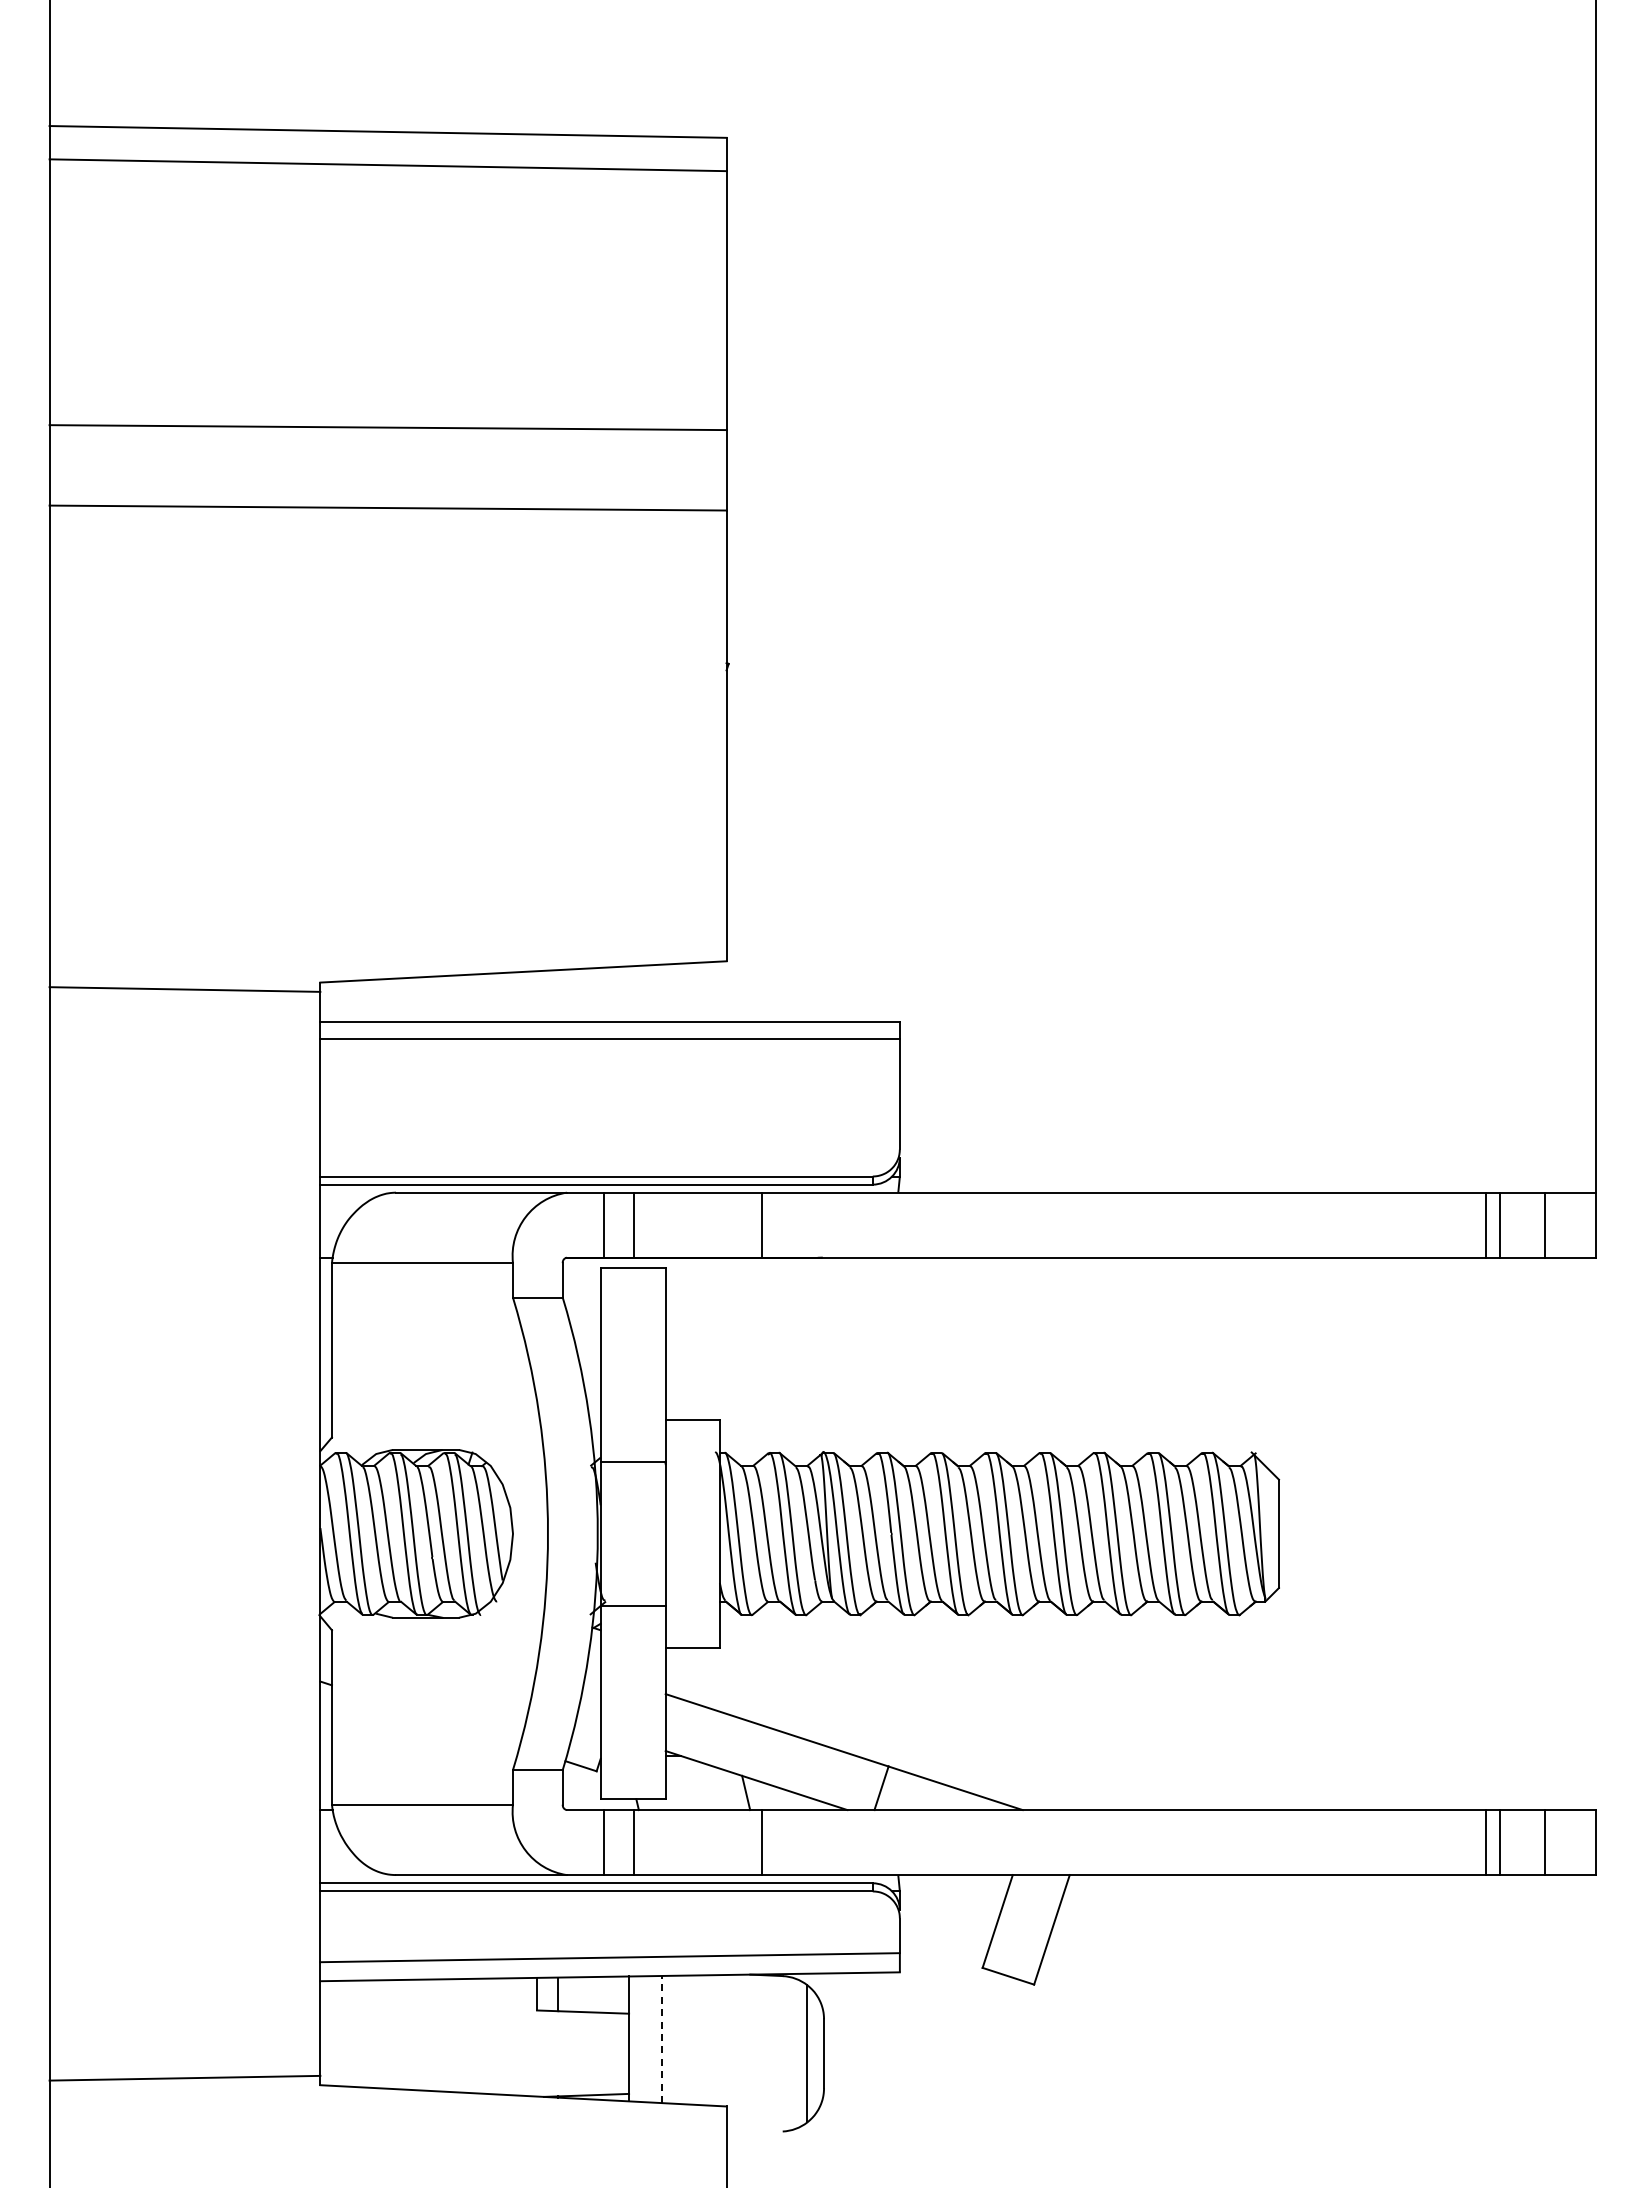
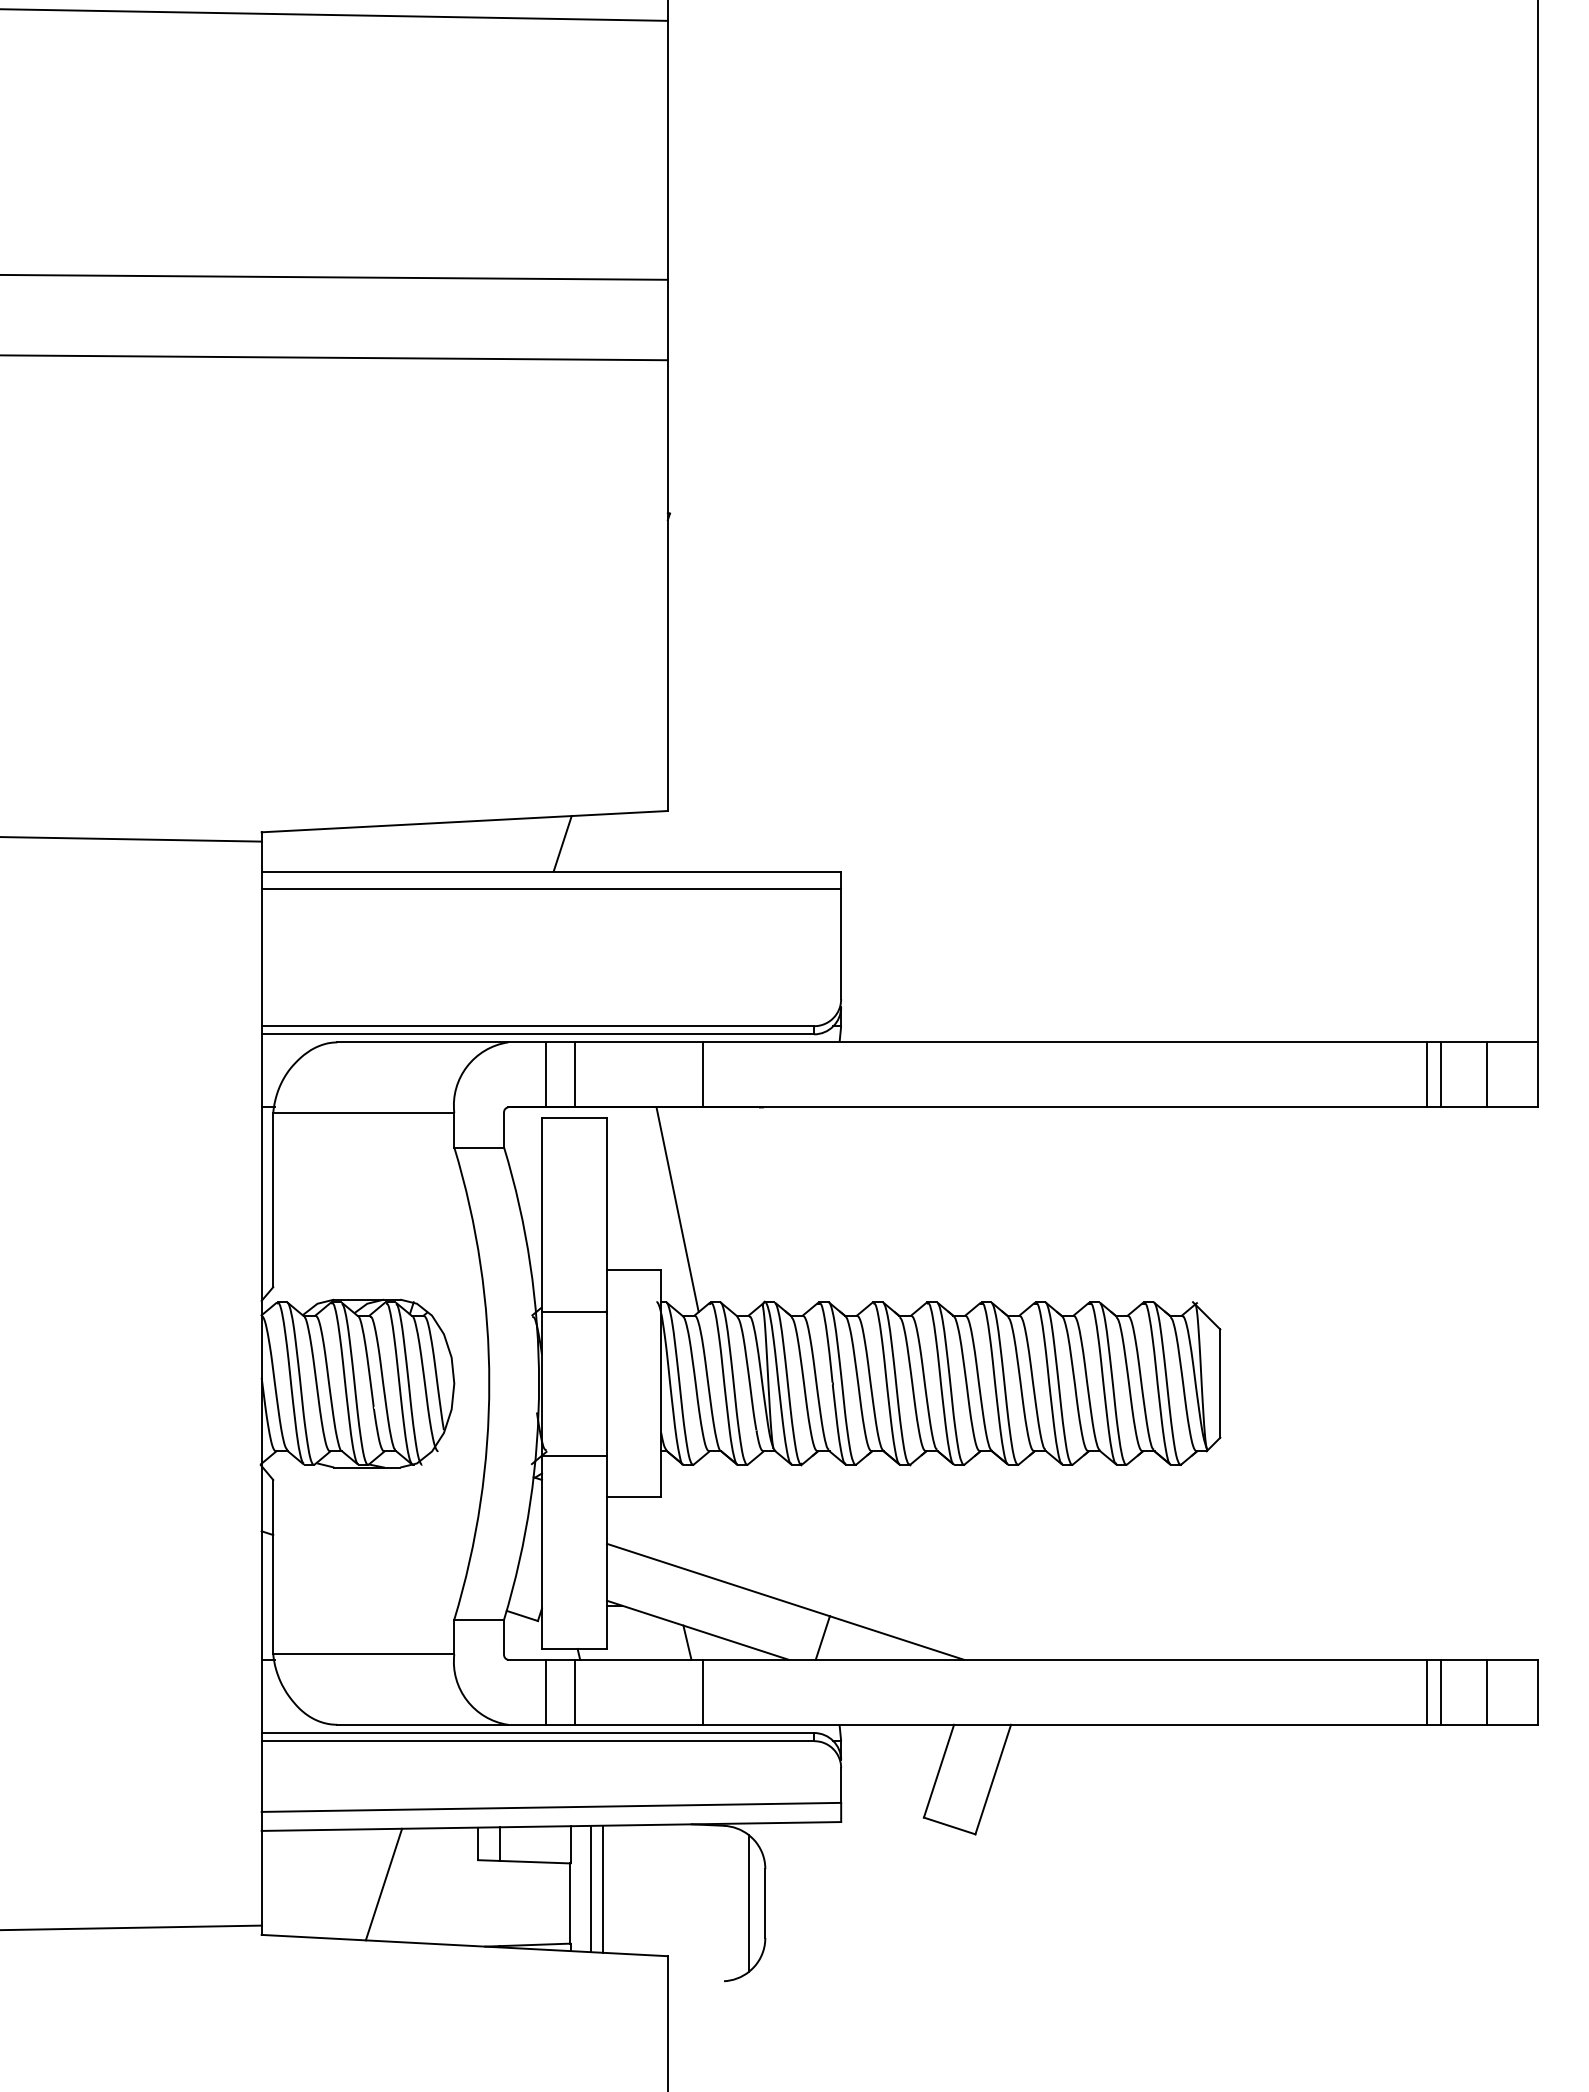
line: (621, 993) -> (562, 843), added
line: (736, 1359) -> (677, 1209), added
line: (442, 2034) -> (383, 1884), added
line: (650, 2039) -> (591, 1889), added
line: (661, 2039) -> (602, 1889), dashed -> solid

